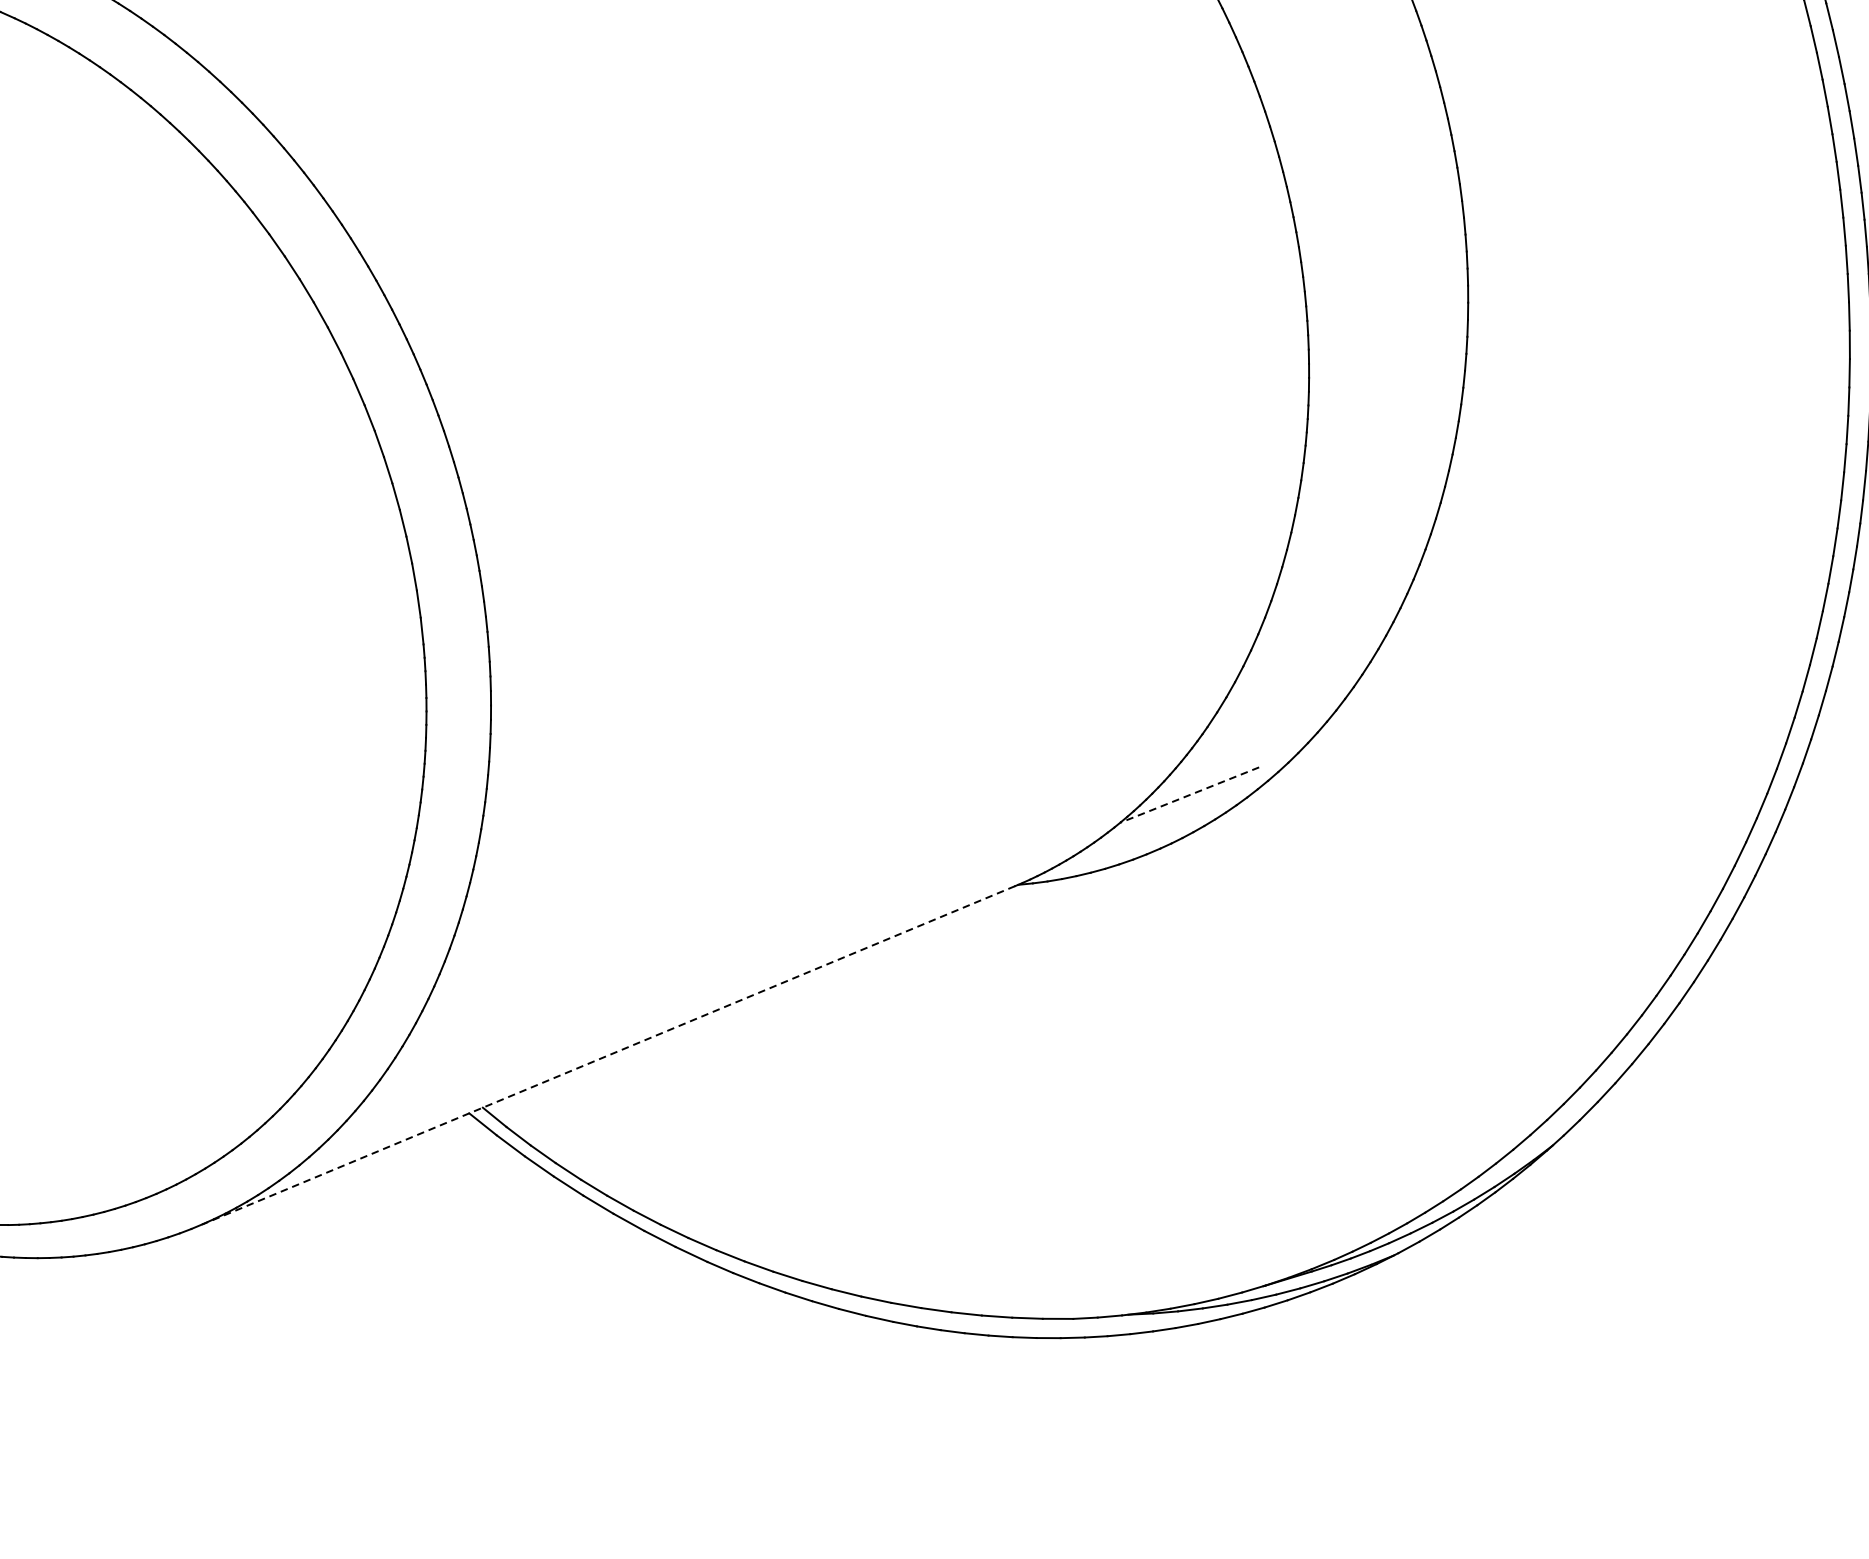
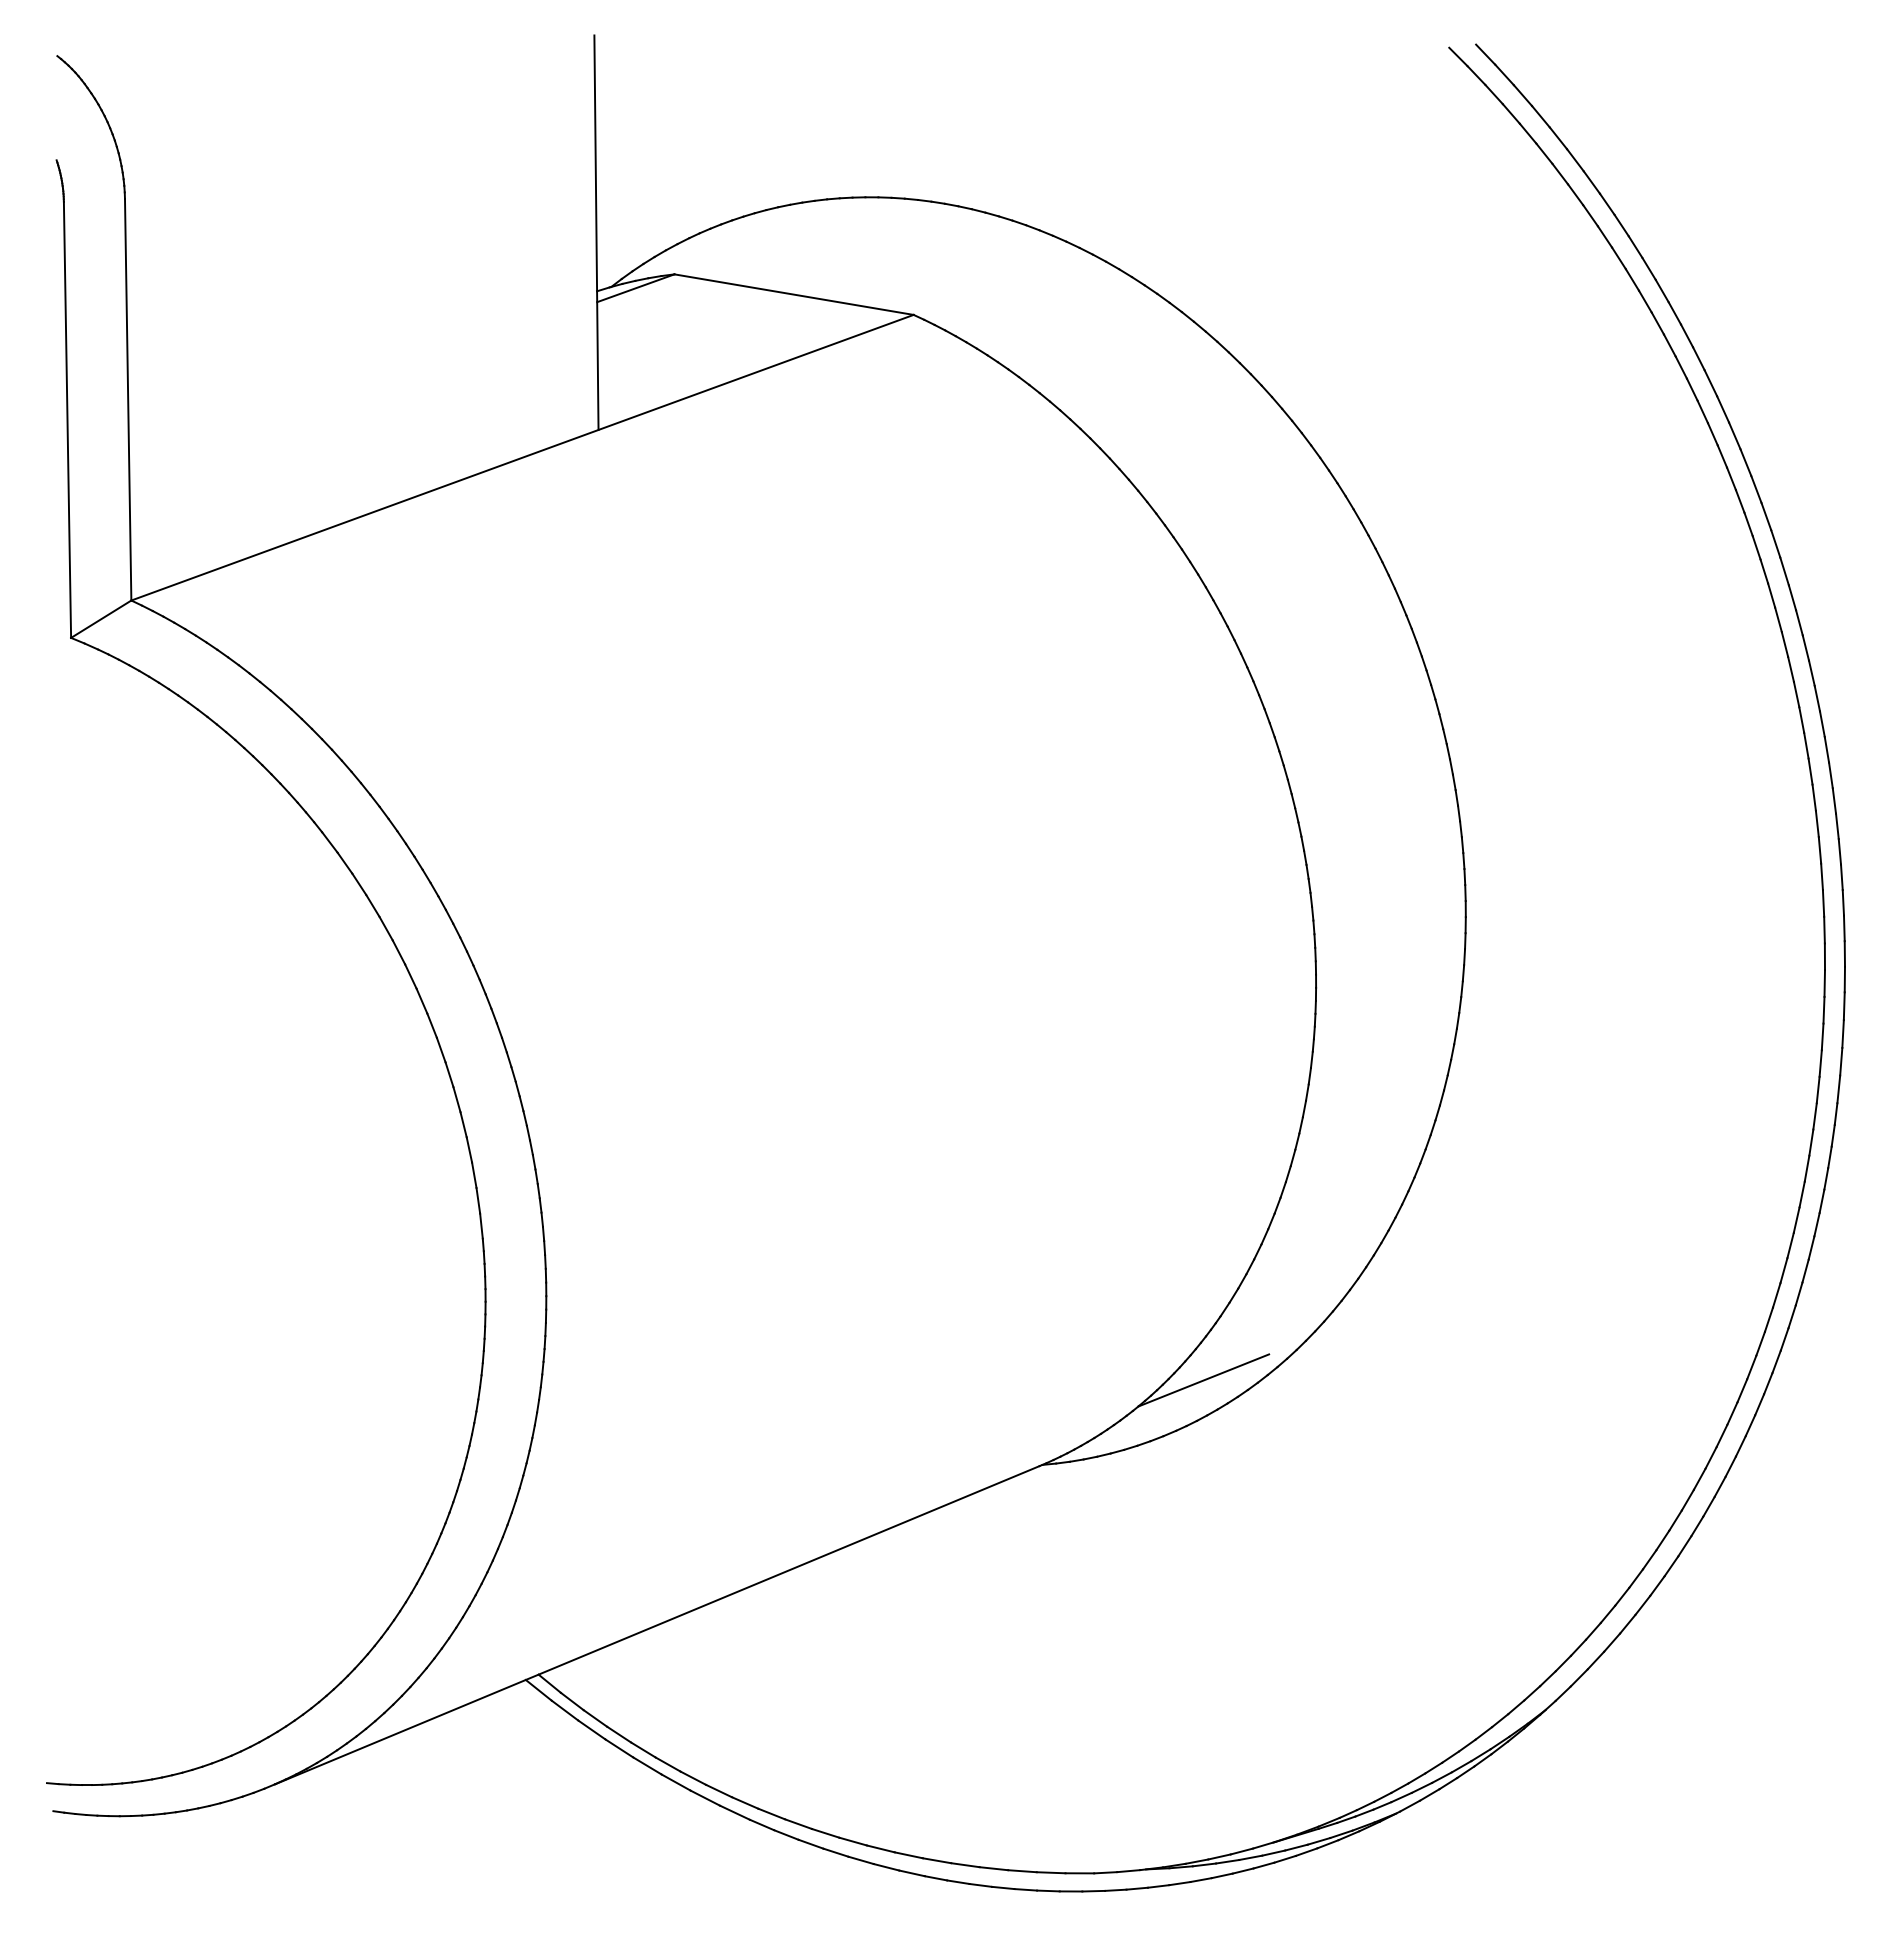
line: (1189, 795) -> (1203, 1380), dashed -> solid
line: (609, 1055) -> (657, 1625), dashed -> solid

